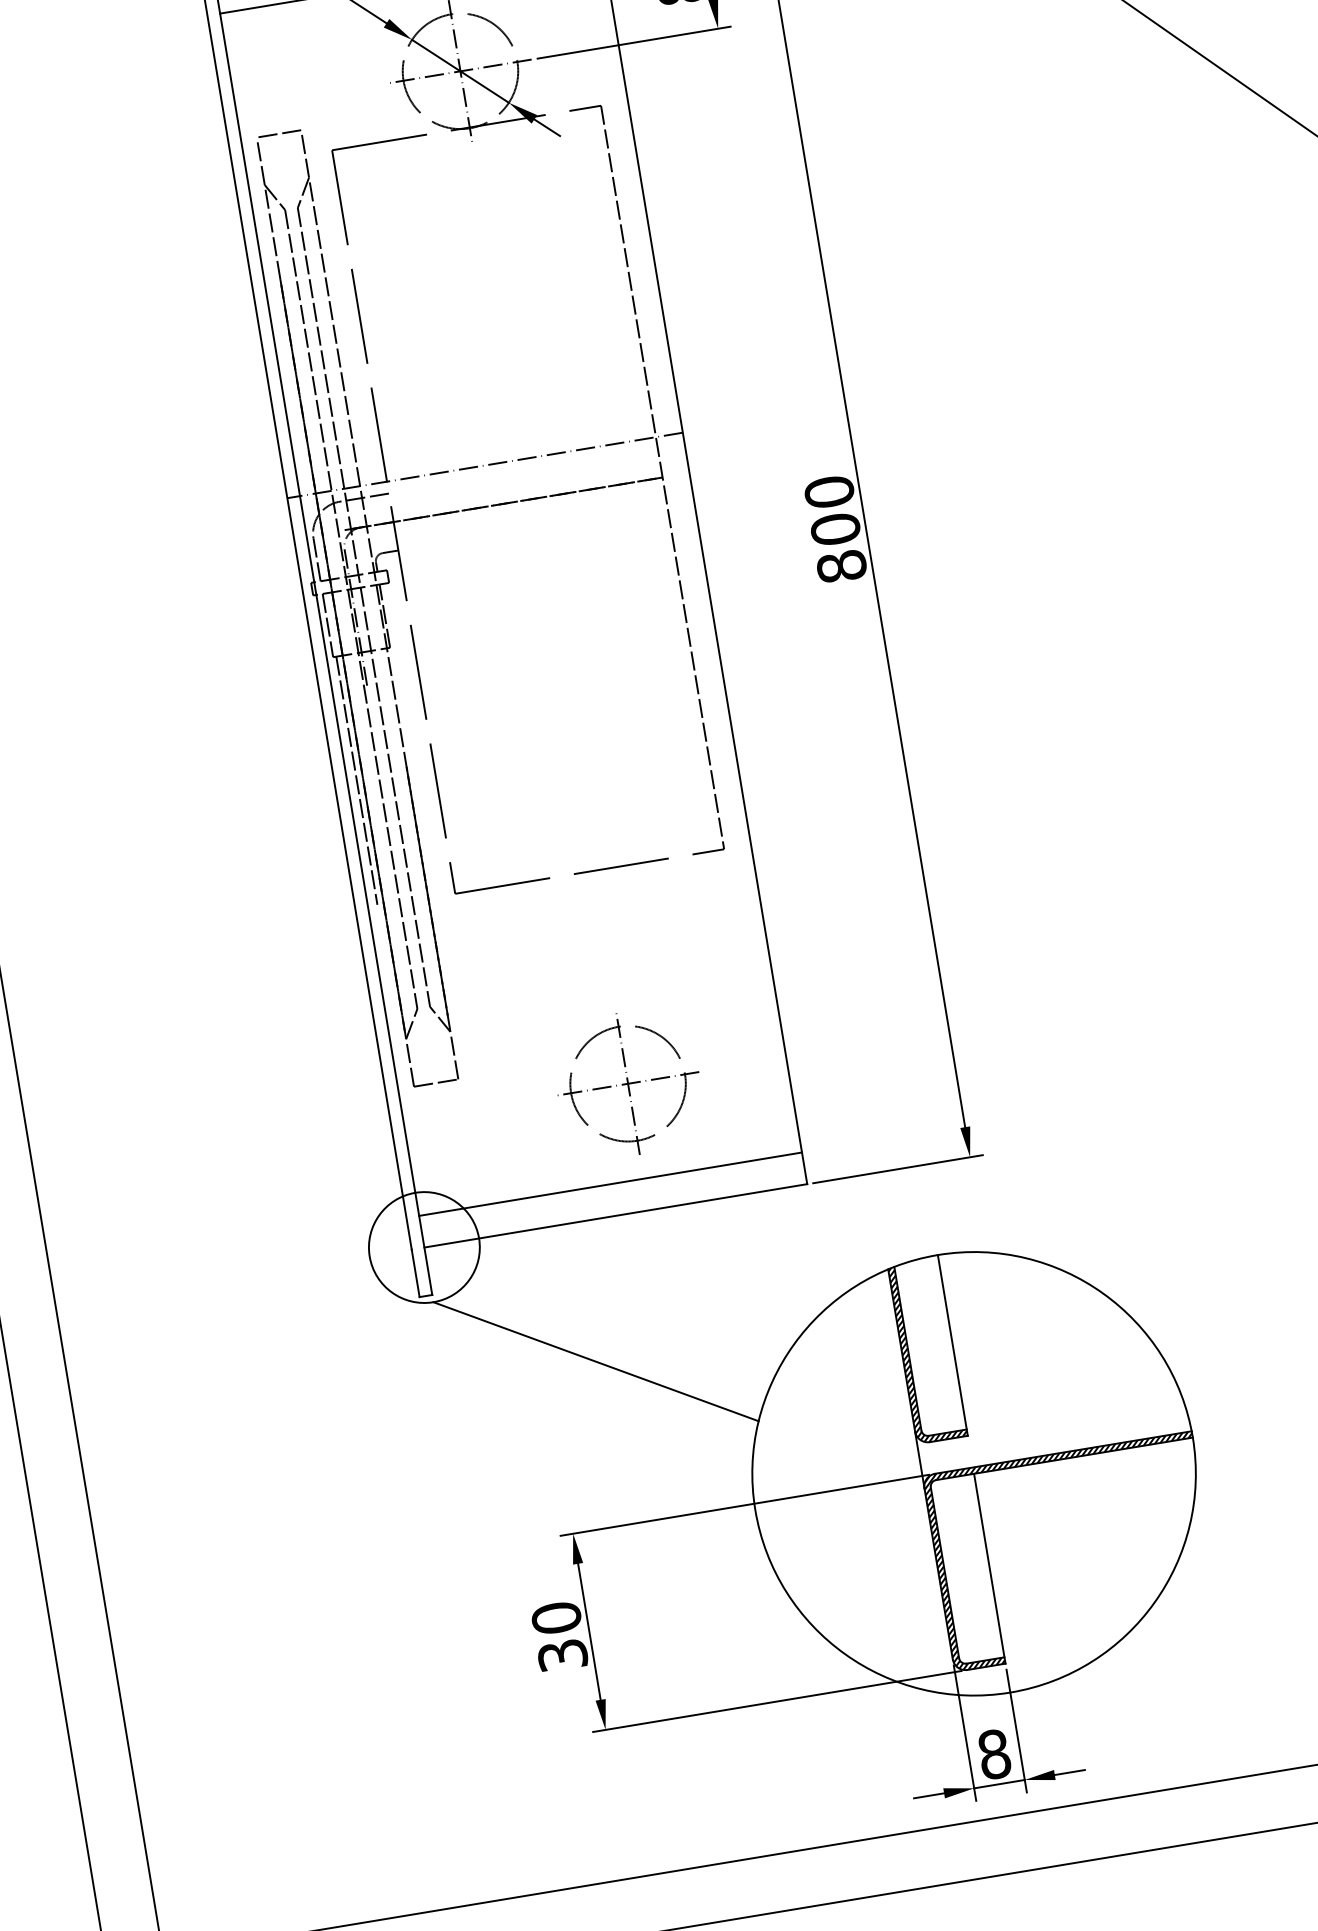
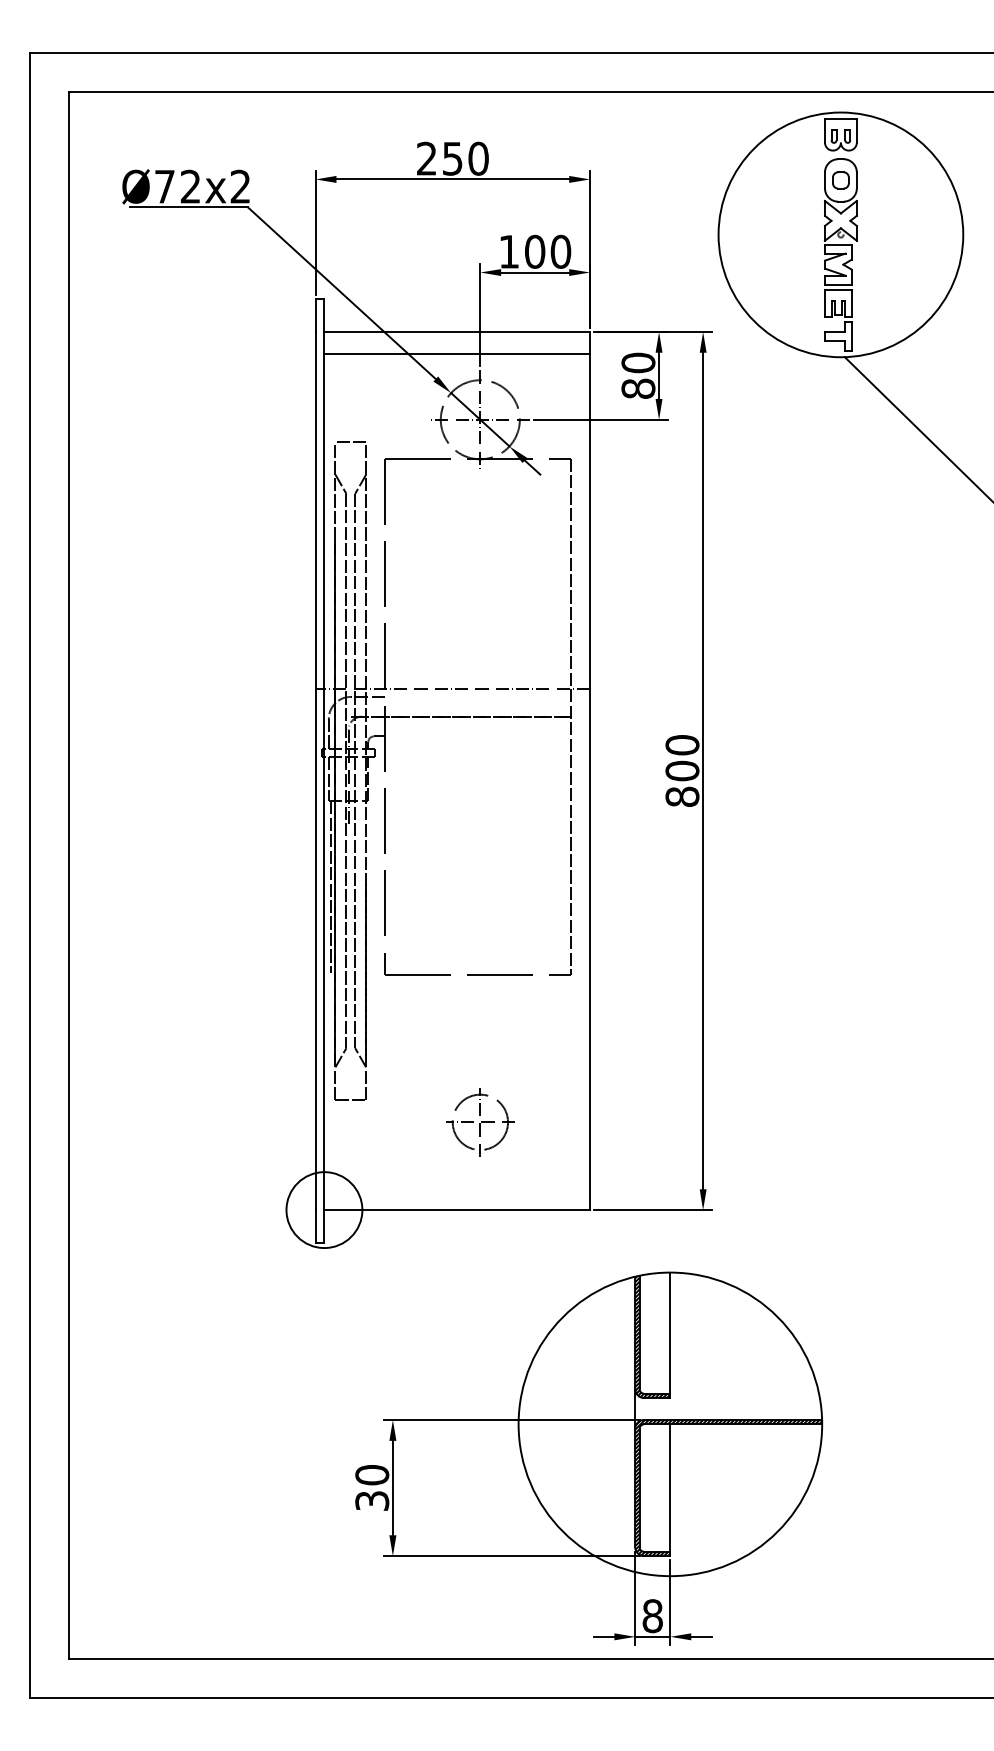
part: (628, 1084) -> (480, 1122), size x0.7
line: (611, 1184) -> (457, 1188), removed
line: (595, 1361) -> (427, 1306), removed

